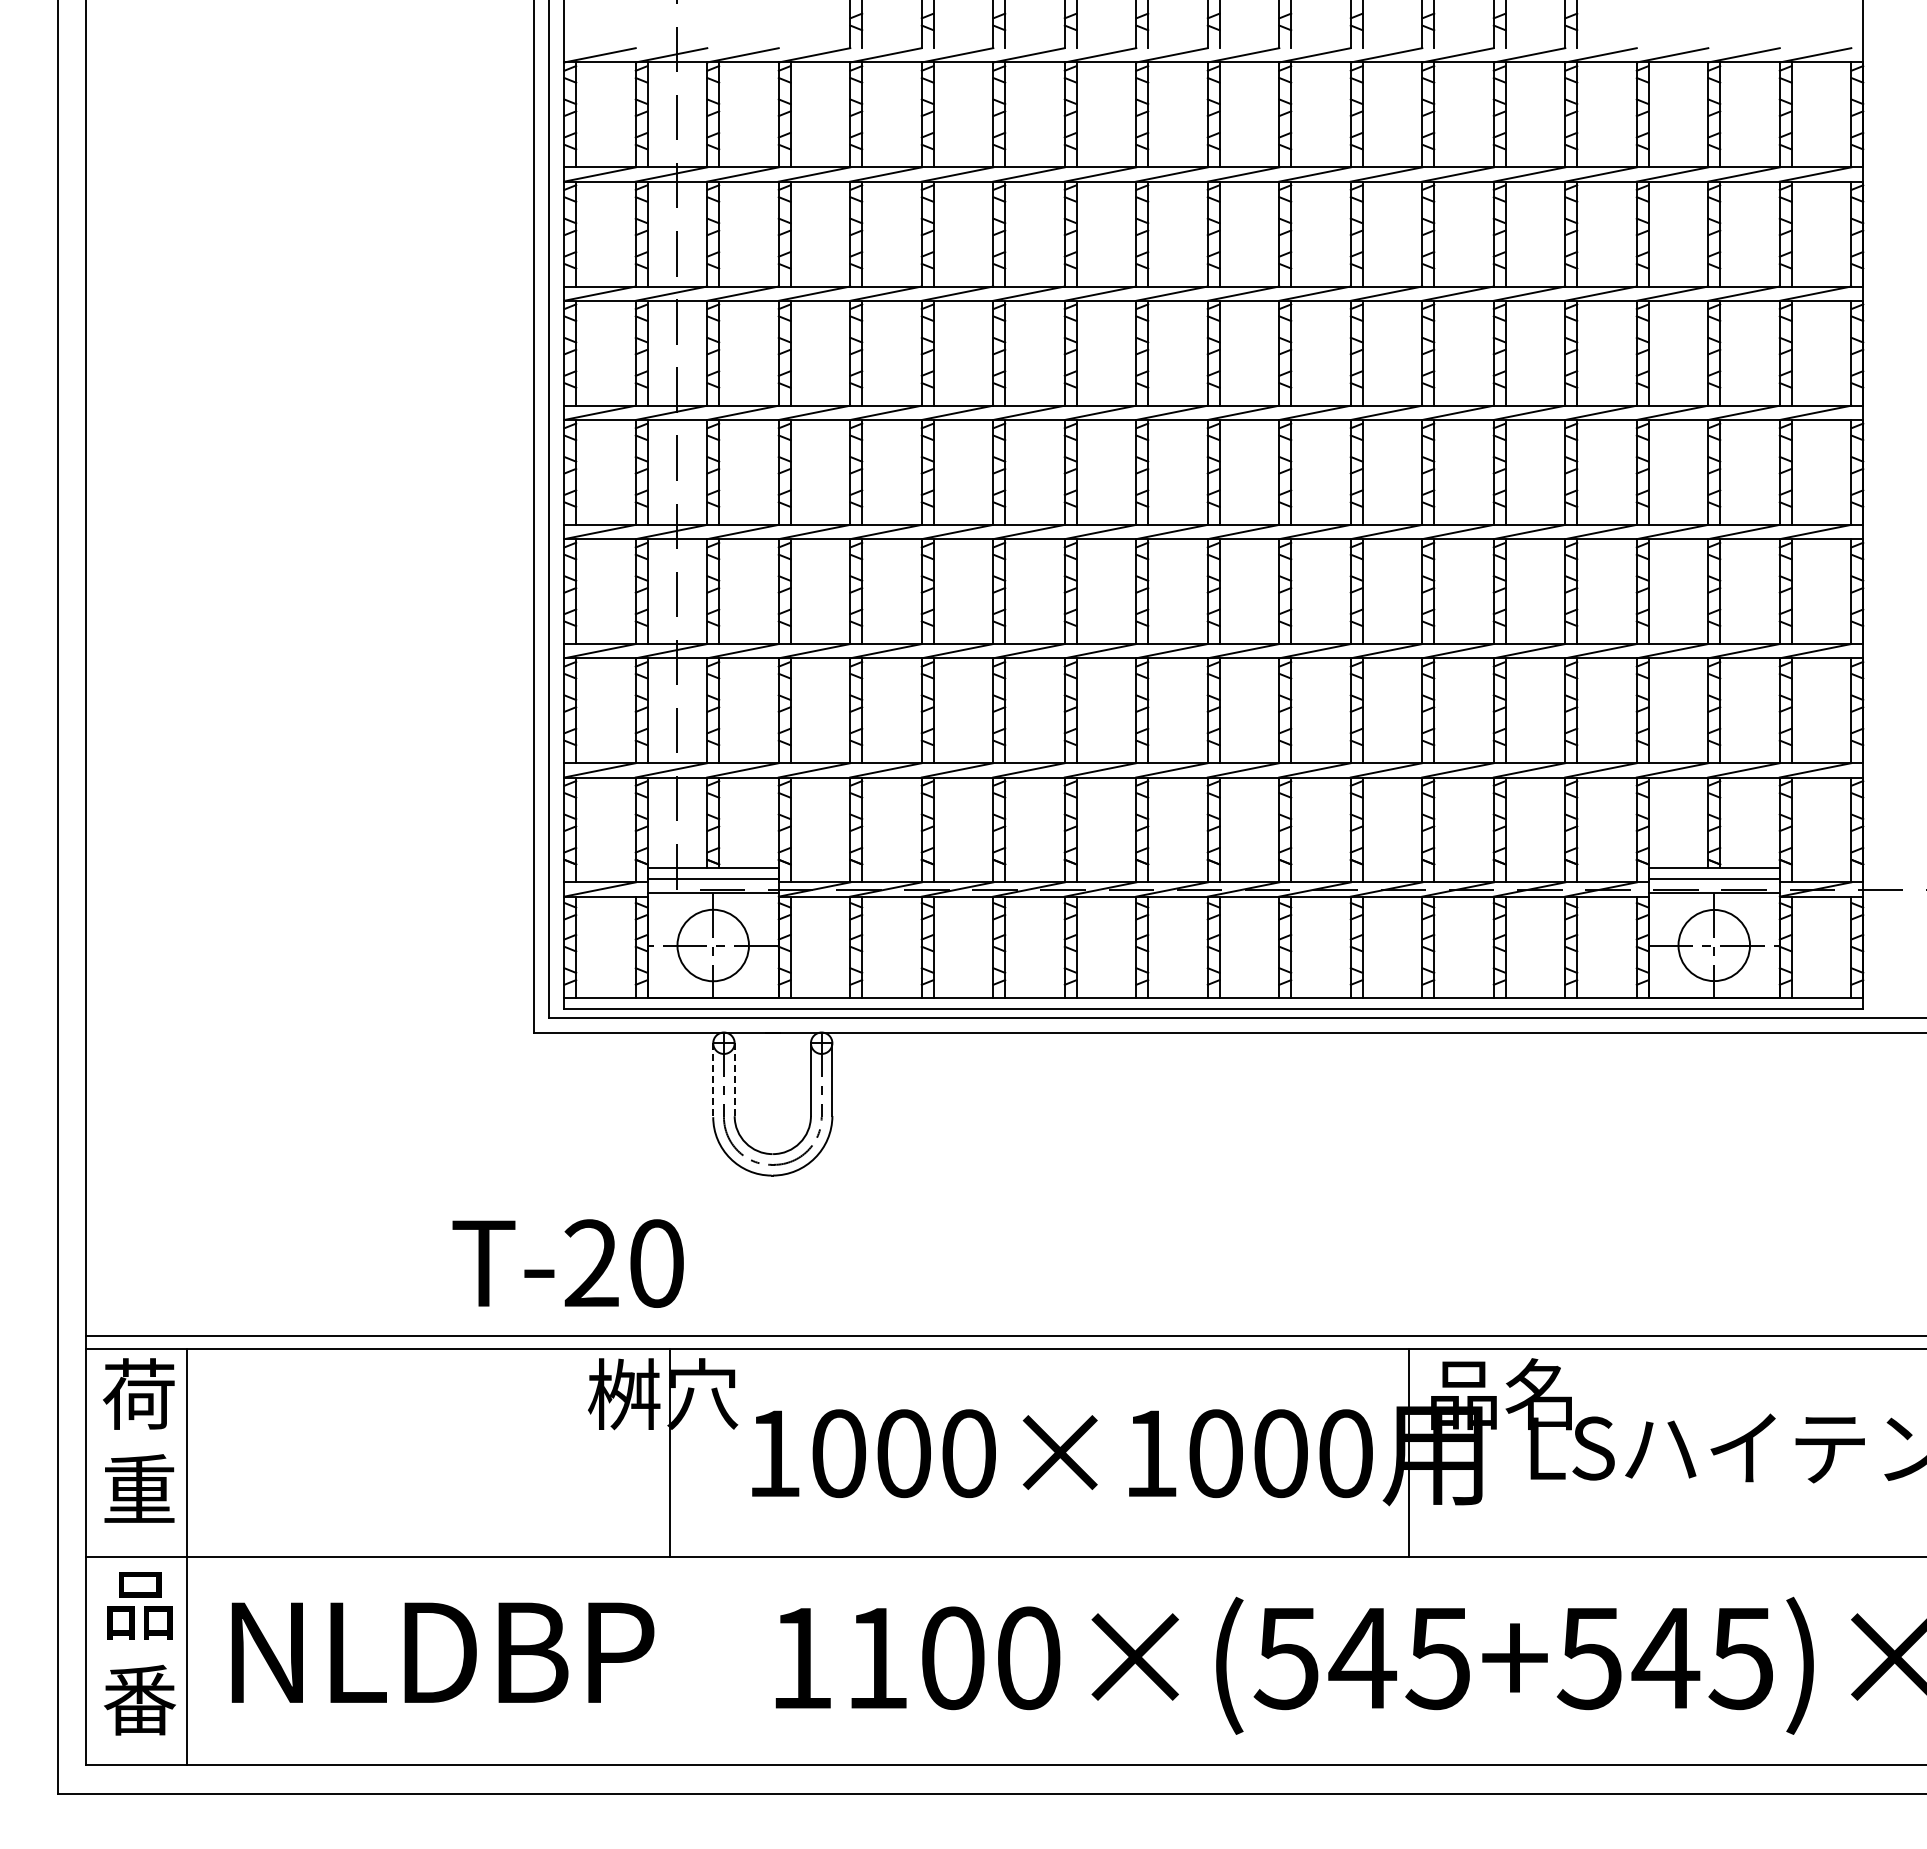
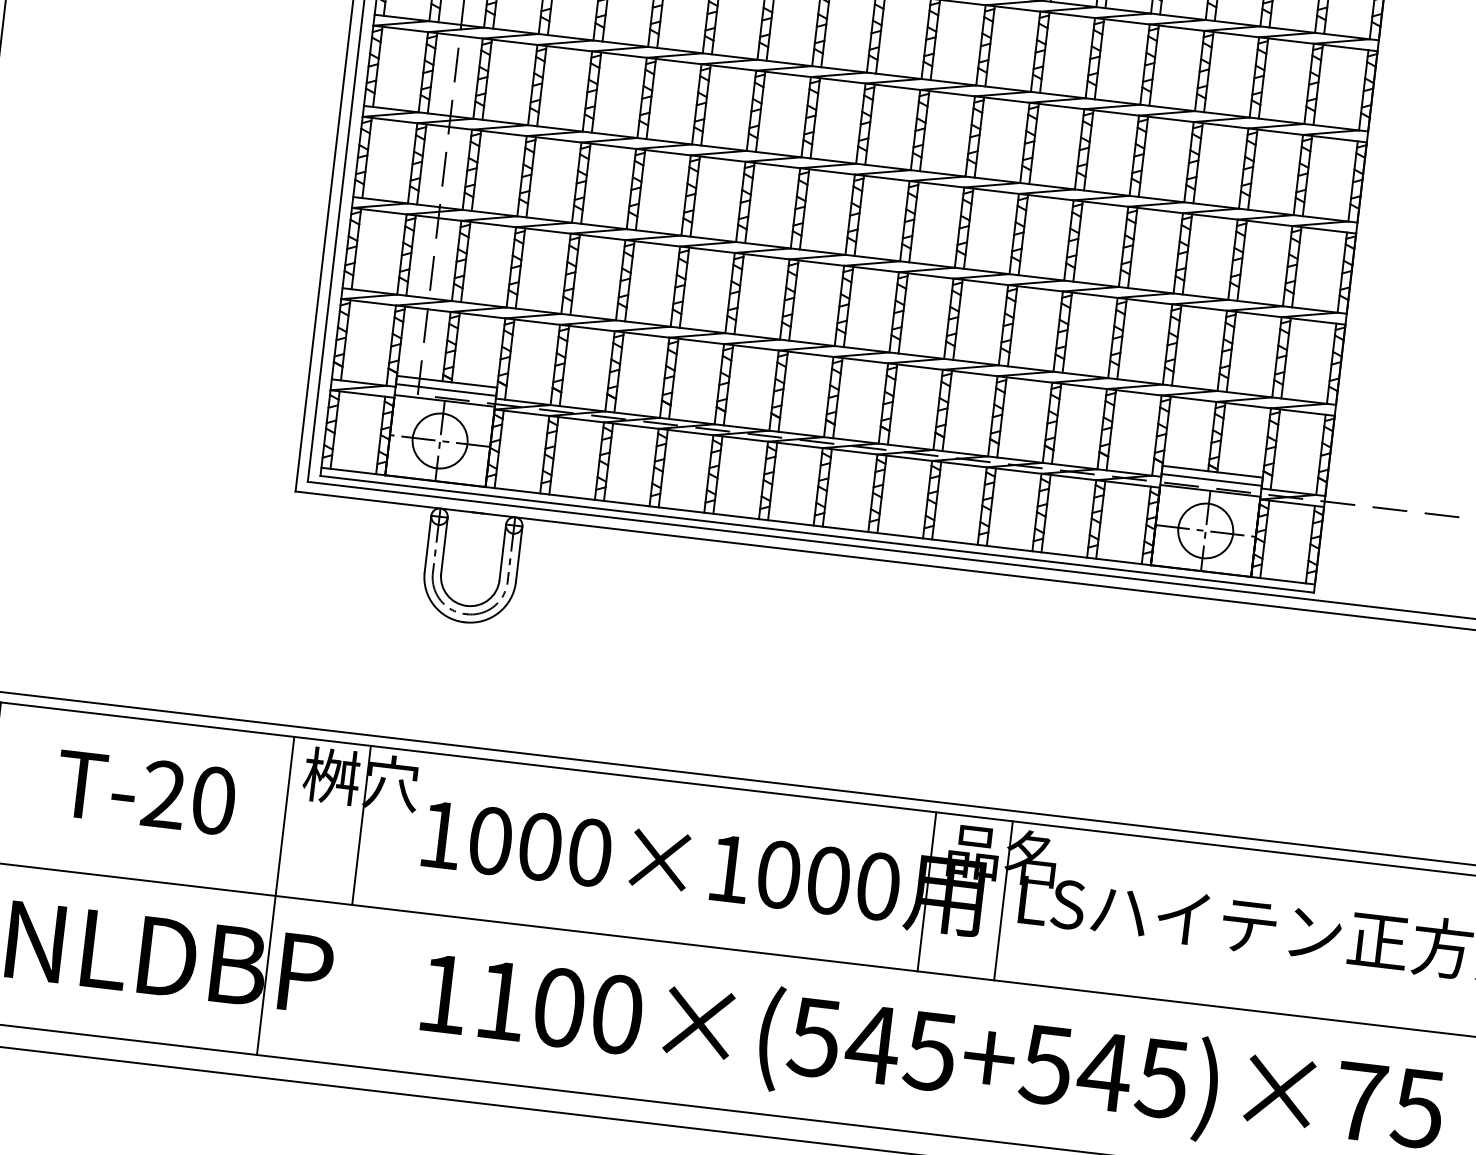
line: (713, 1080) -> (428, 544), dashed -> solid
line: (734, 1080) -> (444, 546), dashed -> solid
text: (567, 1263) -> (145, 792), moved
line: (1509, 1453) -> (1003, 901), added
line: (570, 1557) -> (275, 896), added

